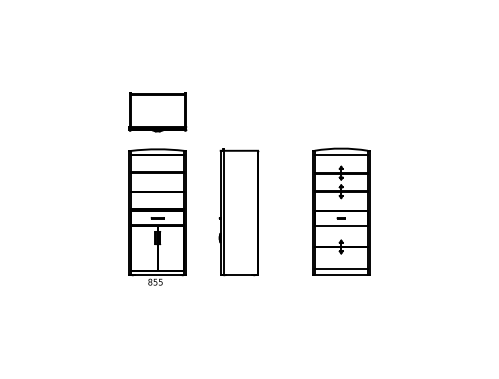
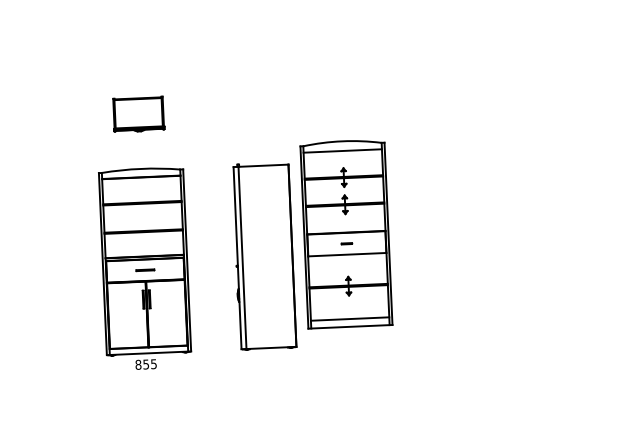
part: (157, 112) -> (138, 114), size x0.6
part: (341, 211) -> (346, 233), moved

